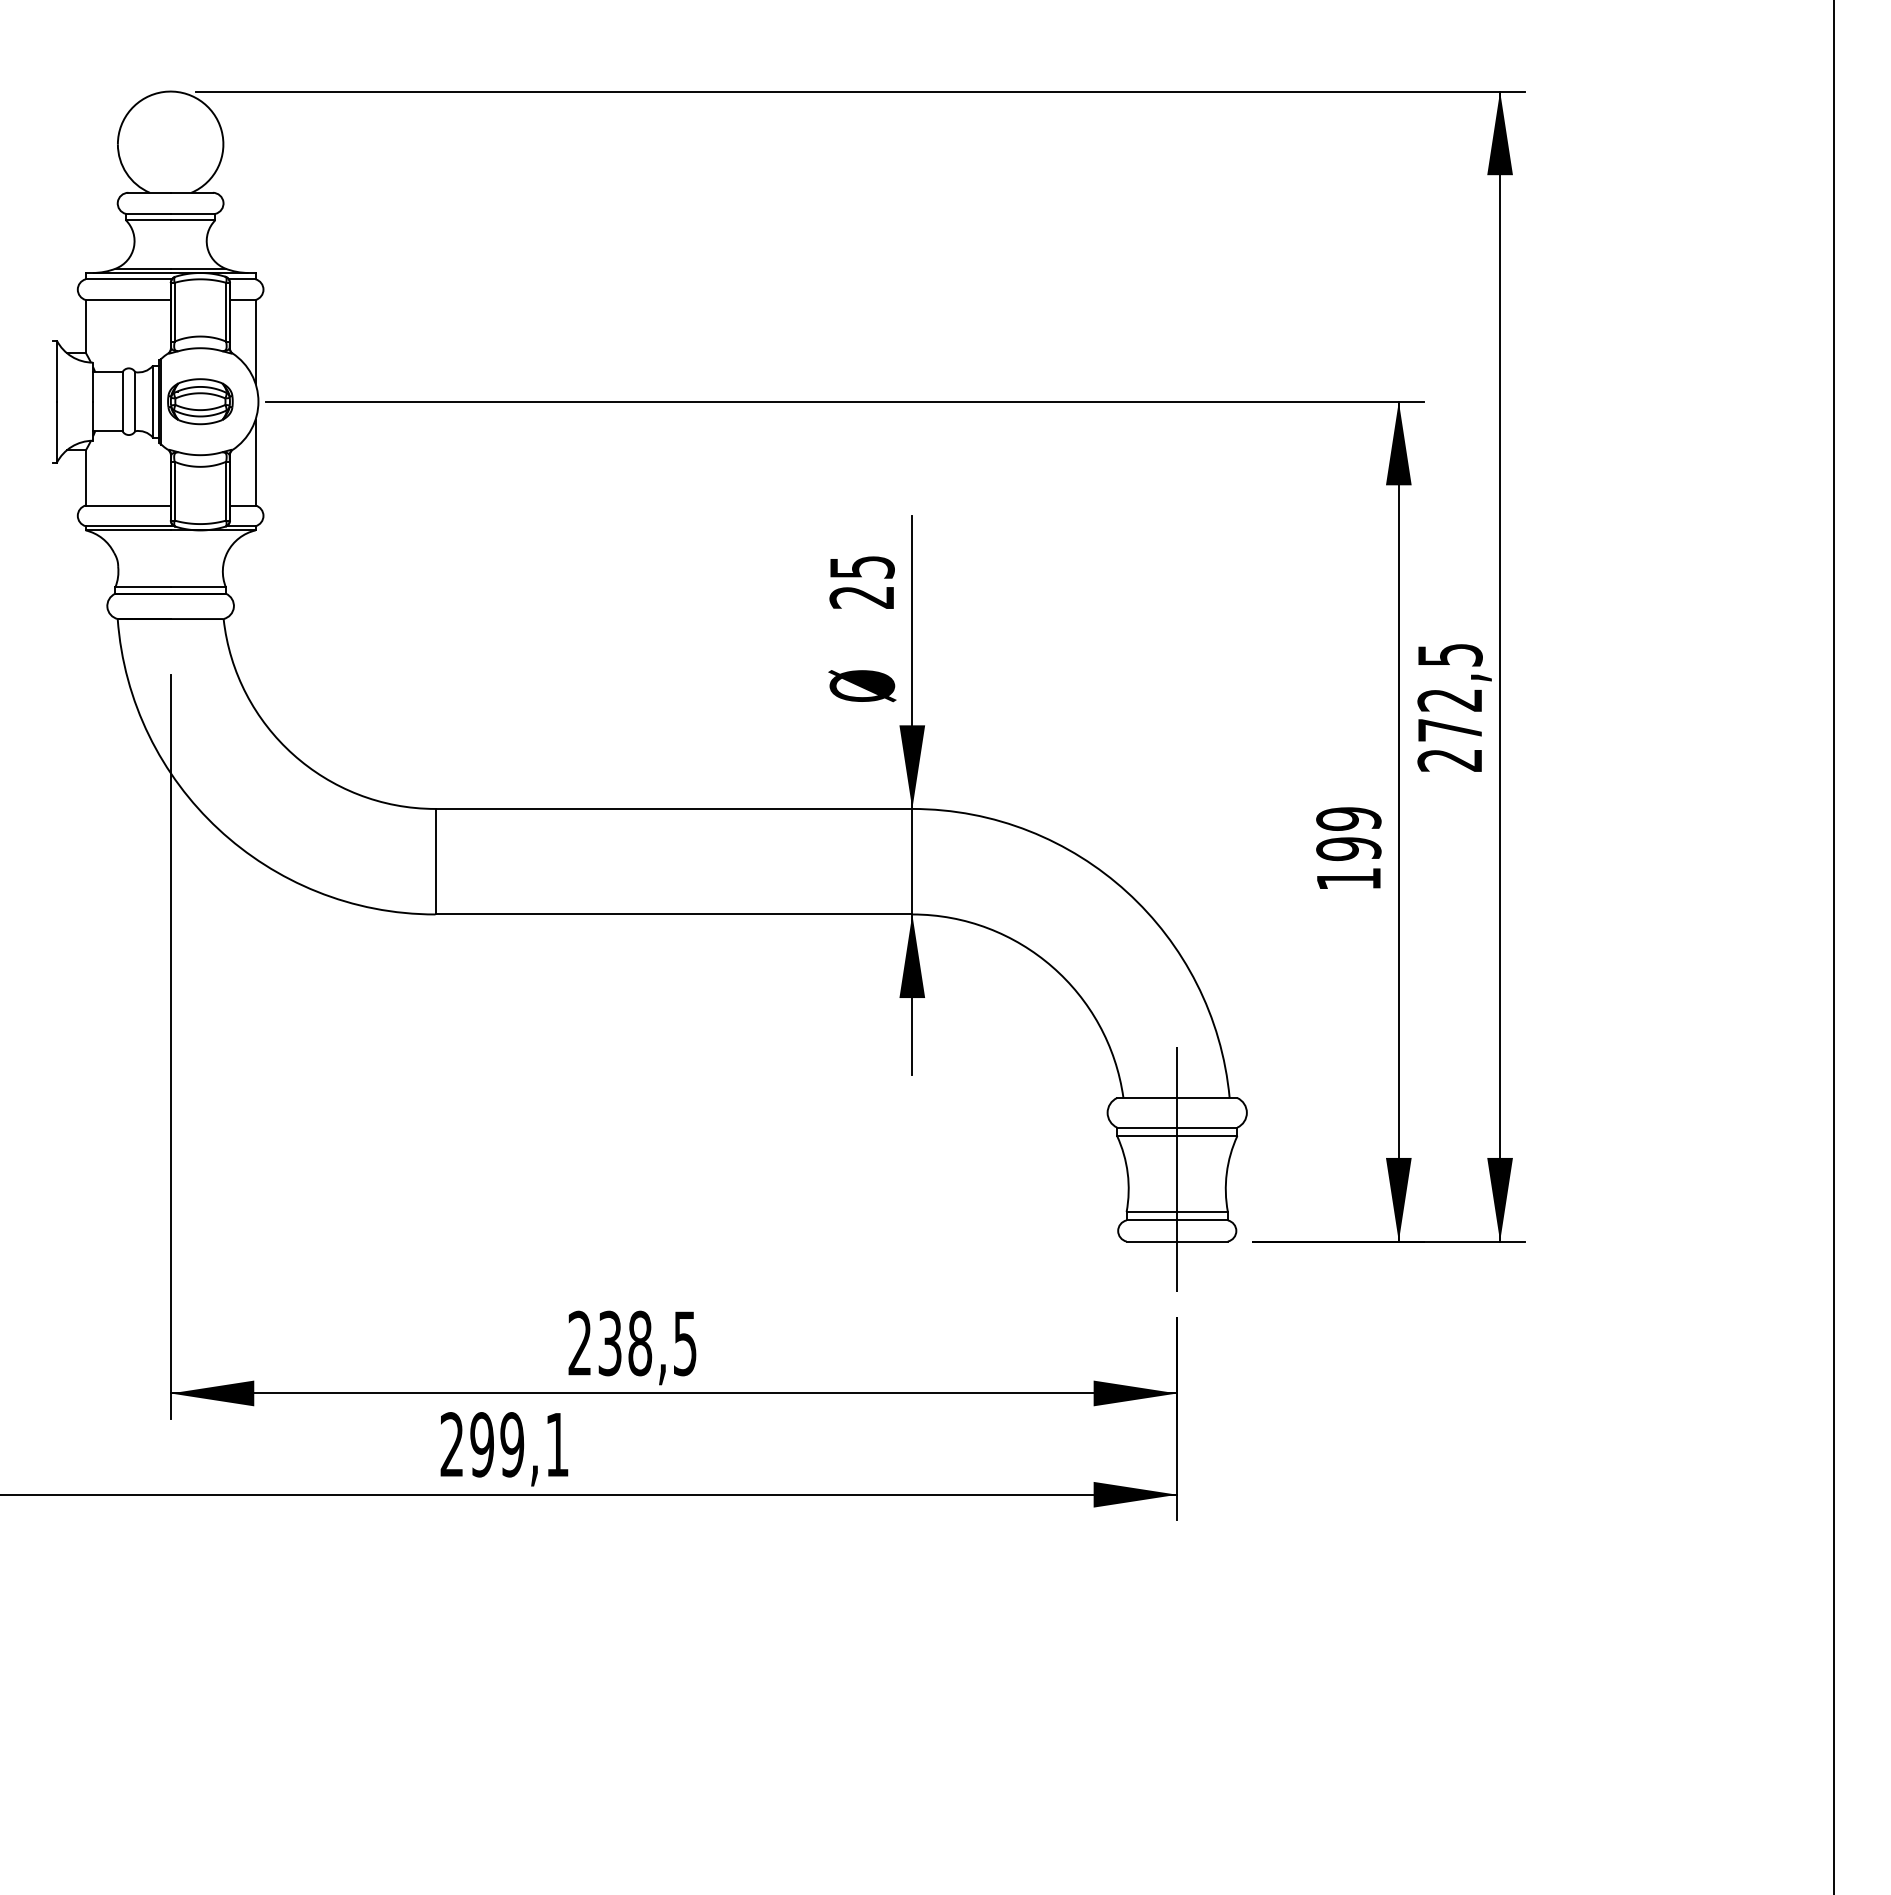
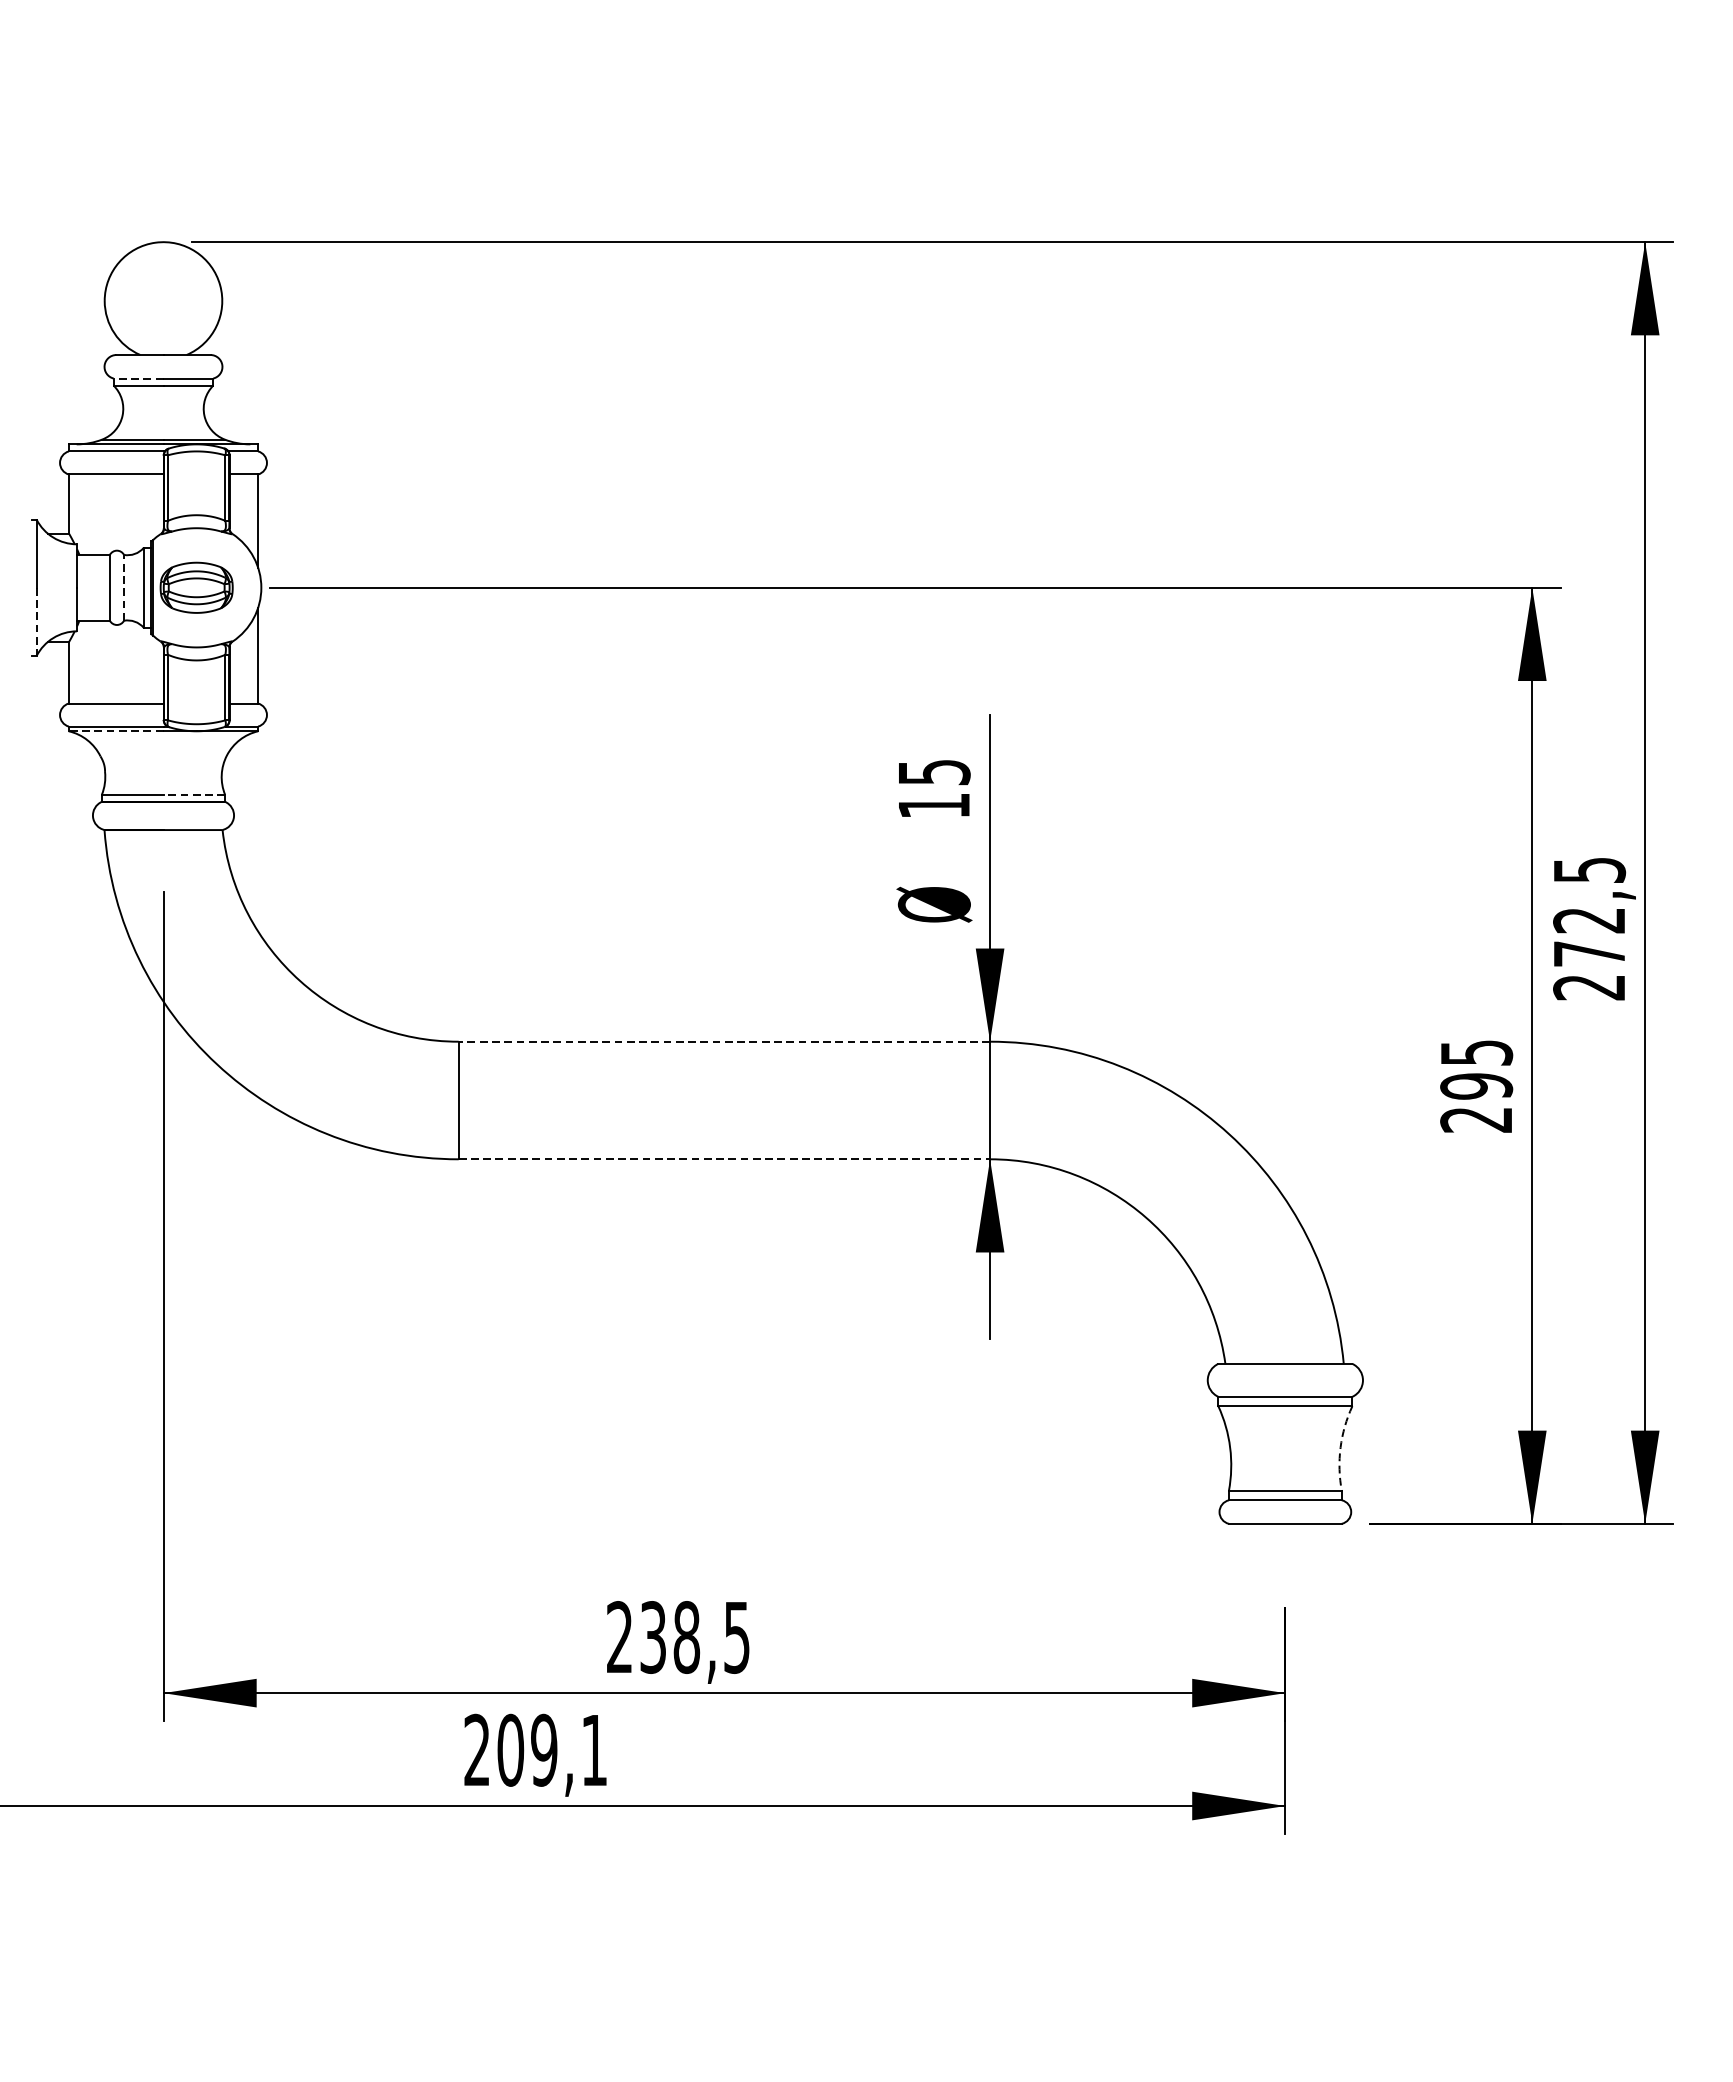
line: (147, 213) -> (137, 378), solid -> dashed
line: (135, 401) -> (124, 587), solid -> dashed
line: (56, 432) -> (36, 622), solid -> dashed
line: (127, 530) -> (115, 731), solid -> dashed
line: (198, 587) -> (194, 794), solid -> dashed
text: (861, 597) -> (933, 806), 25 -> 15
line: (673, 808) -> (723, 1041), solid -> dashed
text: (1348, 848) -> (1476, 1085), 199 -> 295
line: (674, 914) -> (725, 1159), solid -> dashed
line: (1177, 1169) -> (1285, 1443), removed
arc: (1226, 1173) -> (1340, 1447), solid -> dashed
text: (482, 1444) -> (511, 1750), 299,1 -> 209,1

